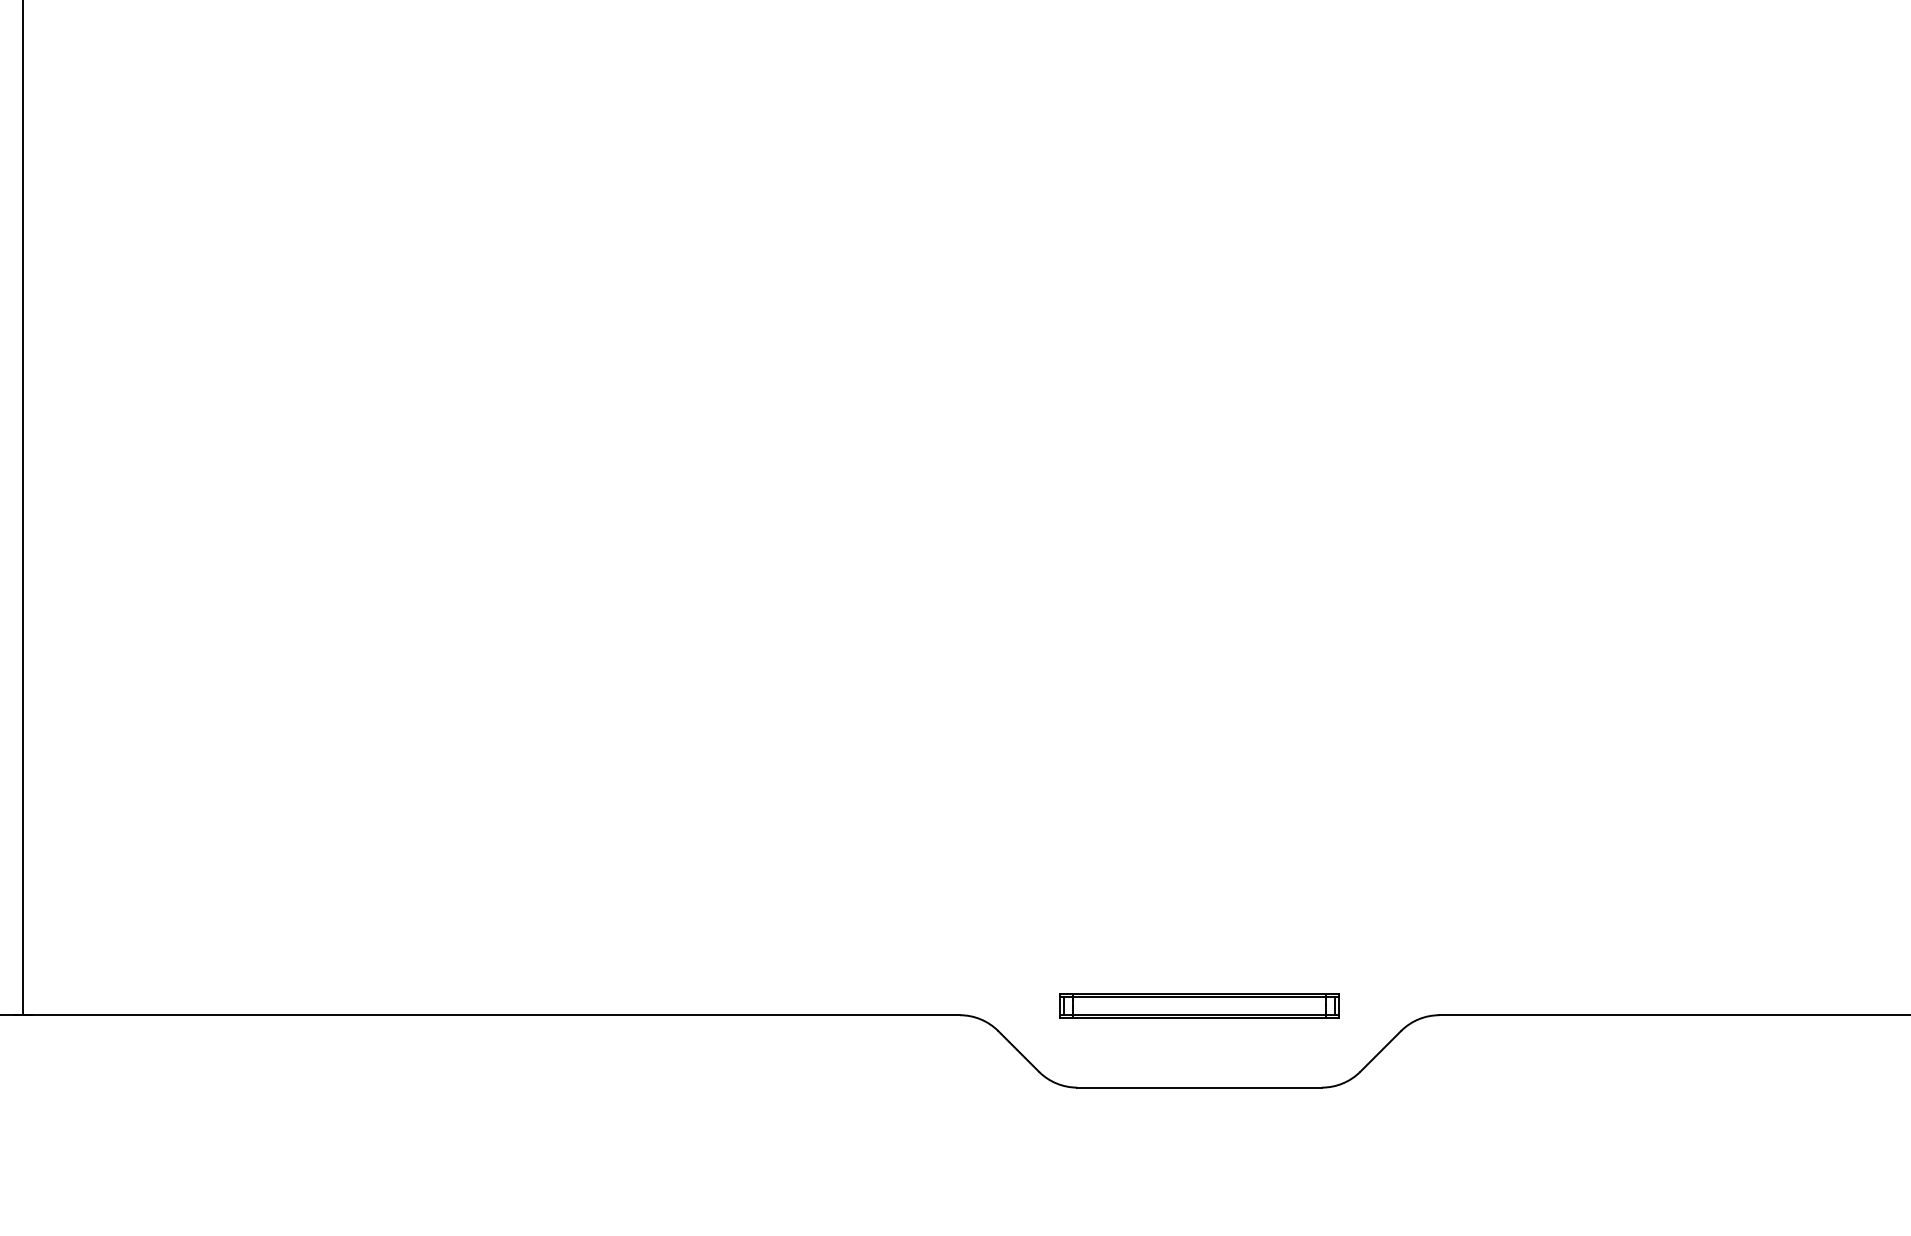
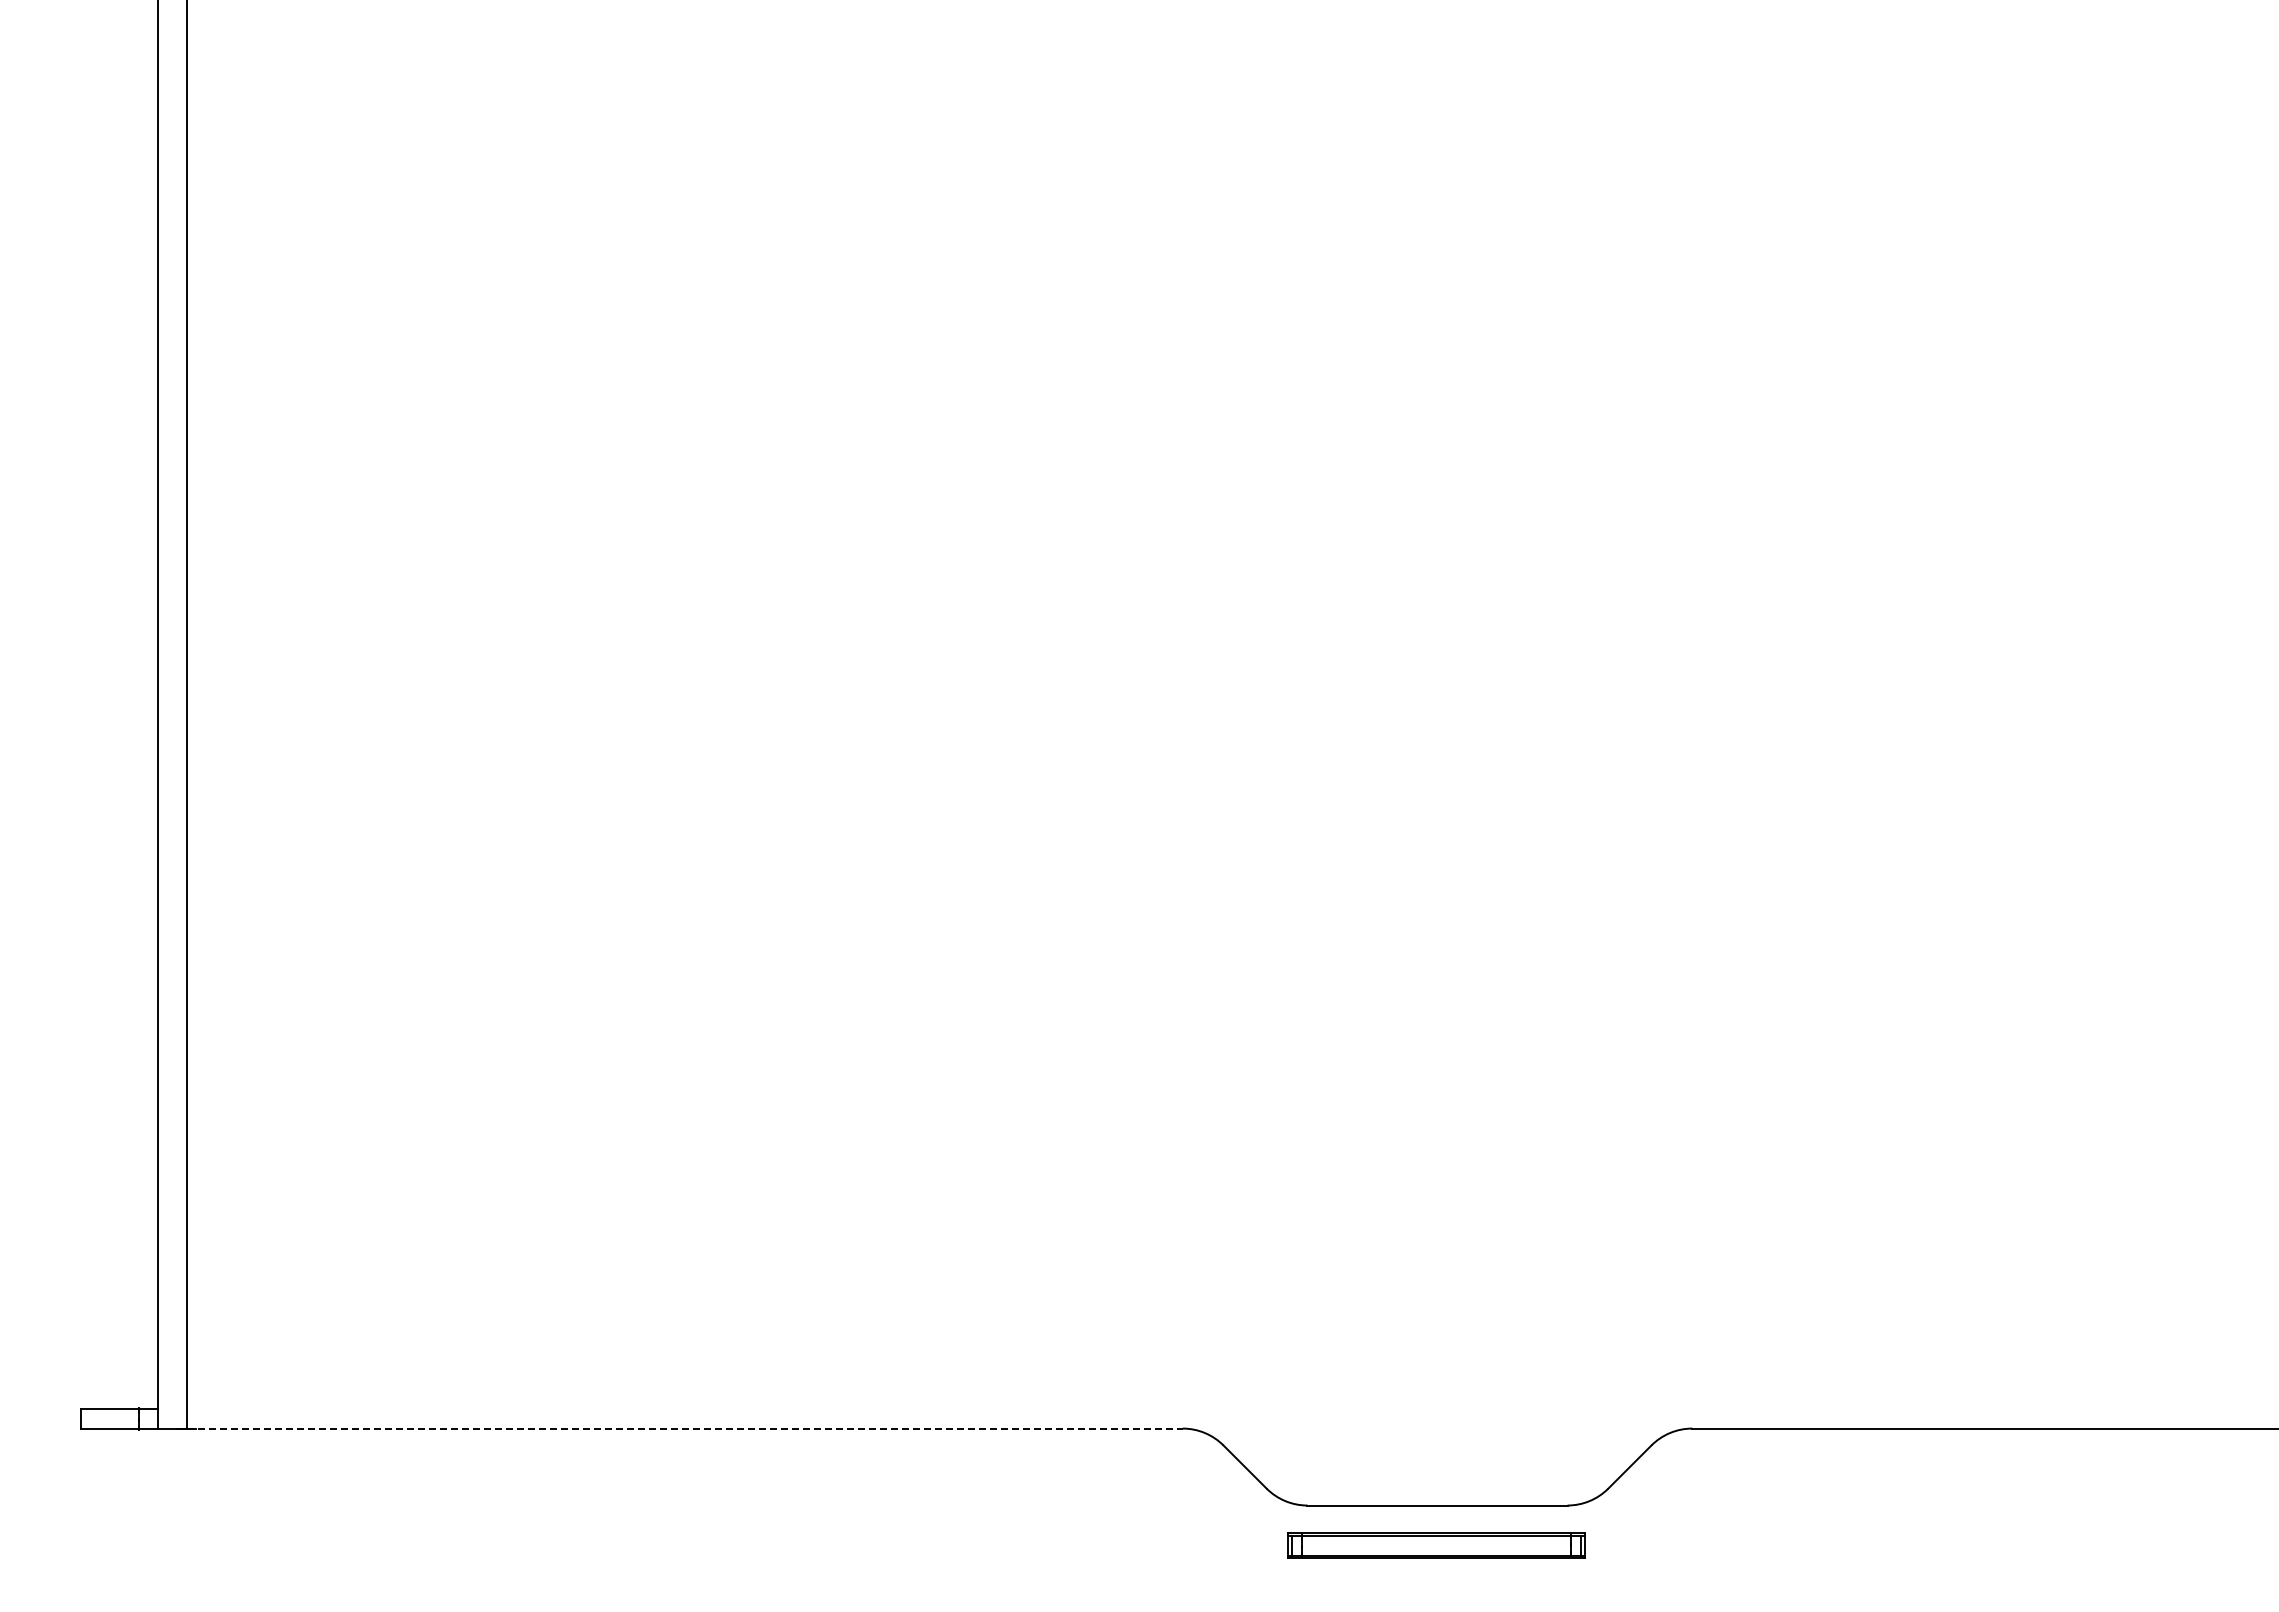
part: (1199, 1005) -> (1436, 1545), moved
line: (491, 1015) -> (684, 1428), solid -> dashed

